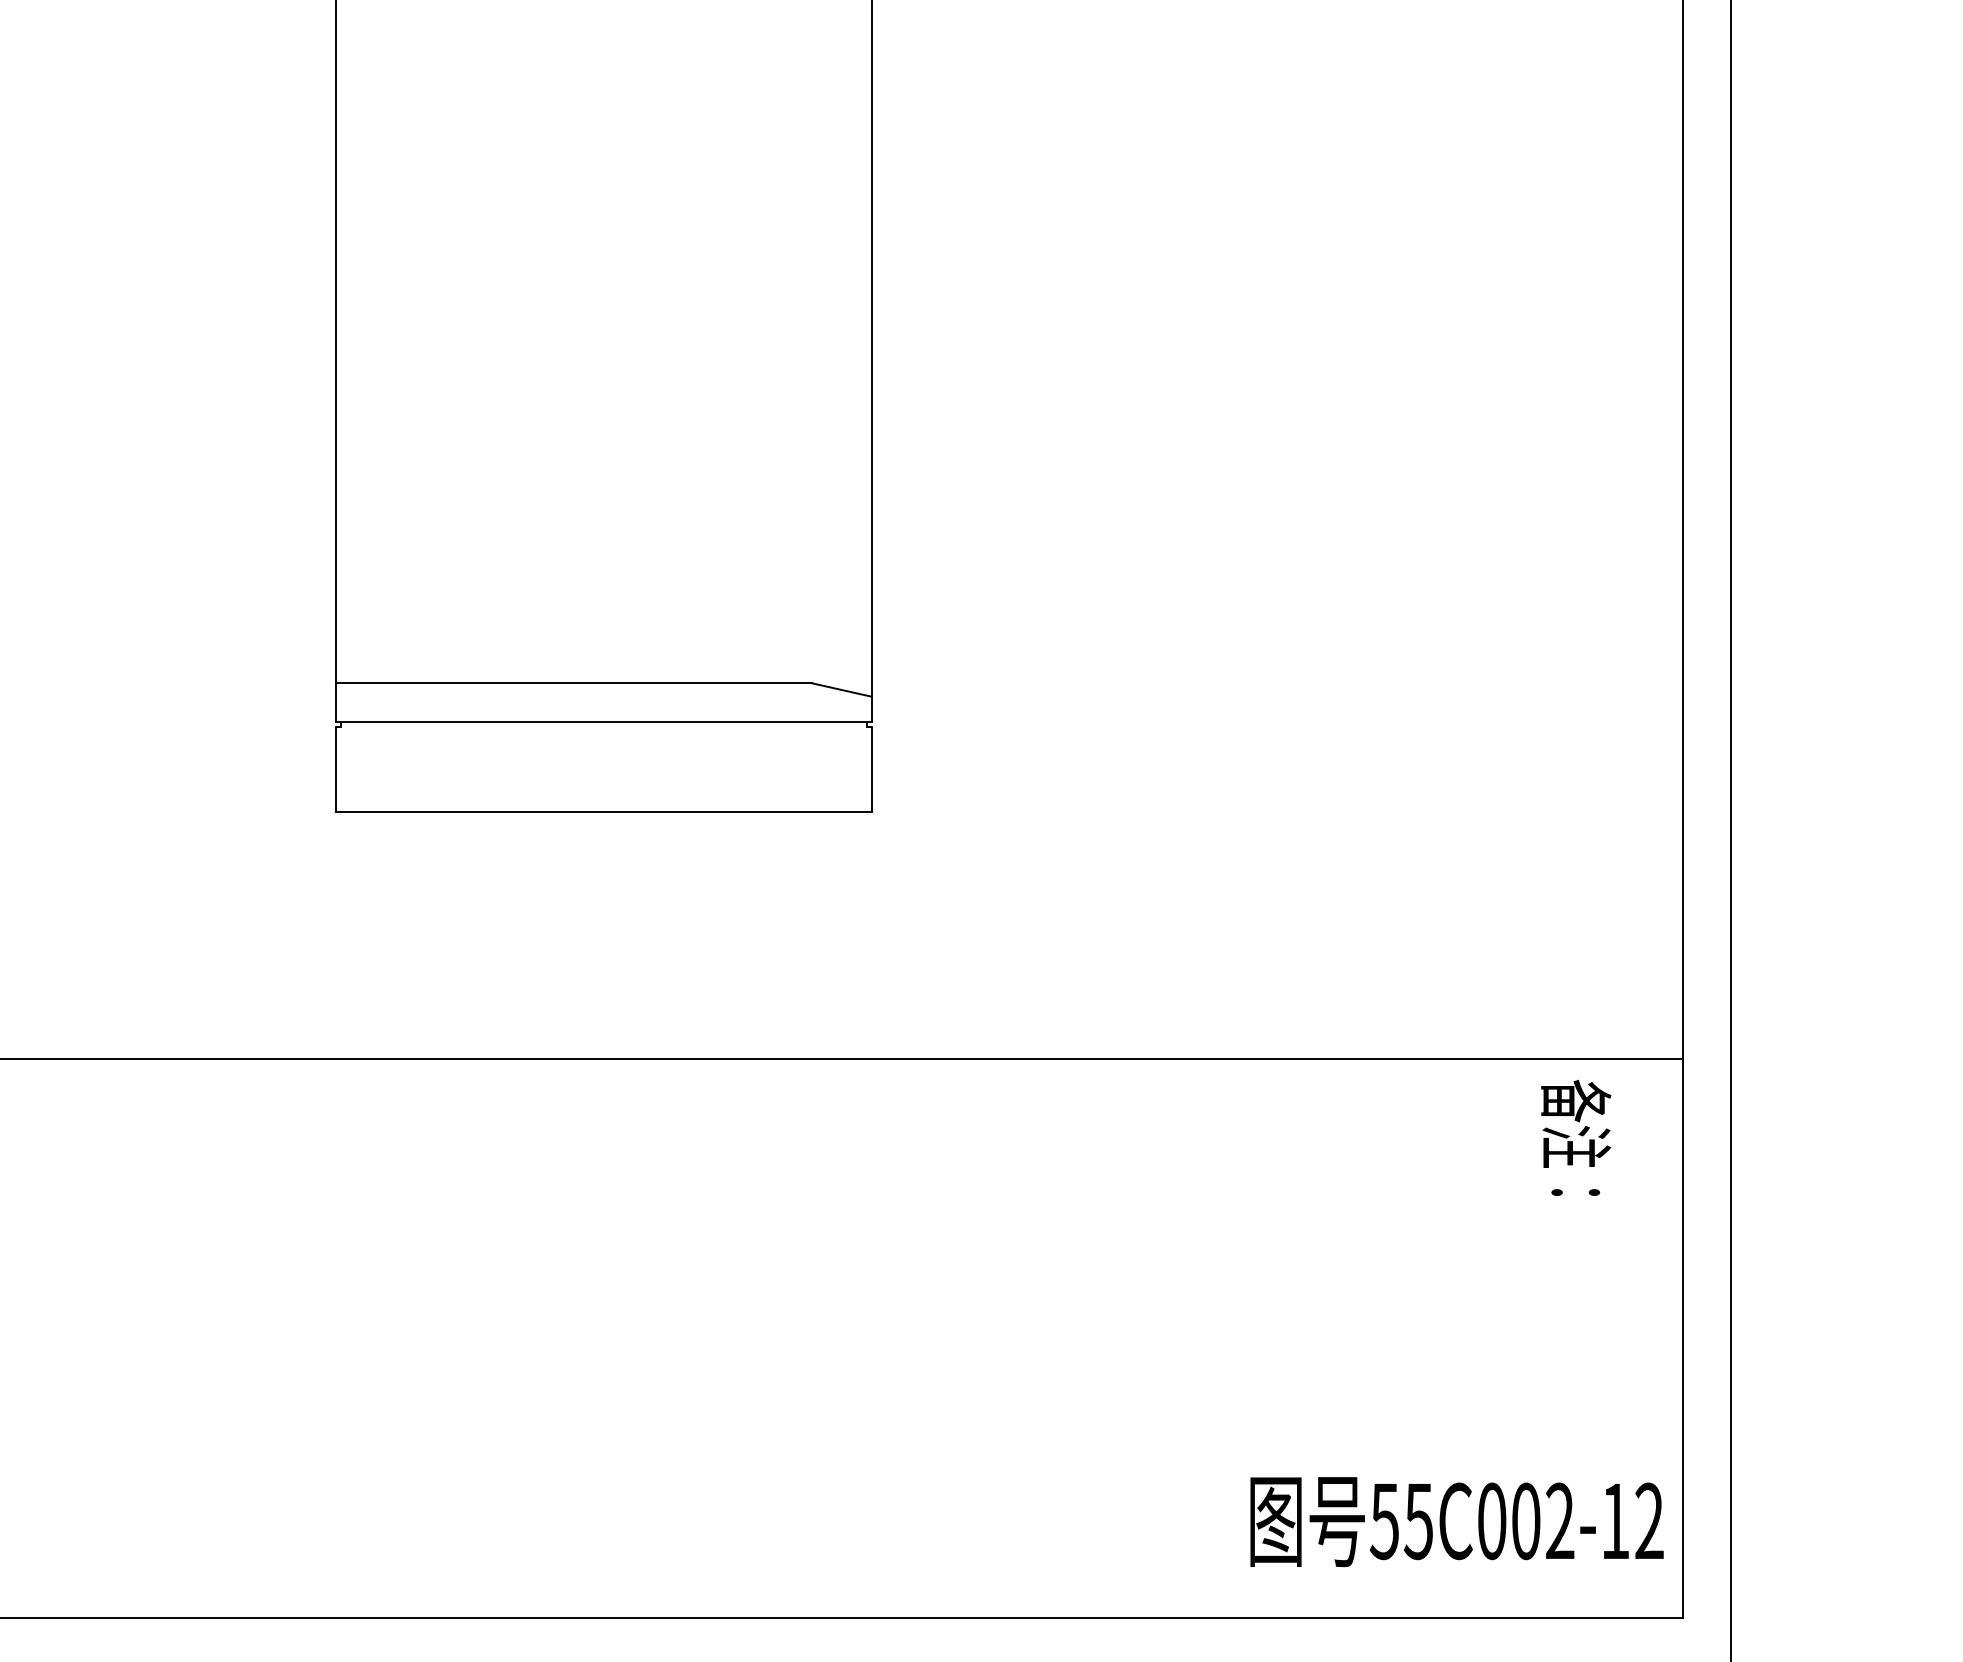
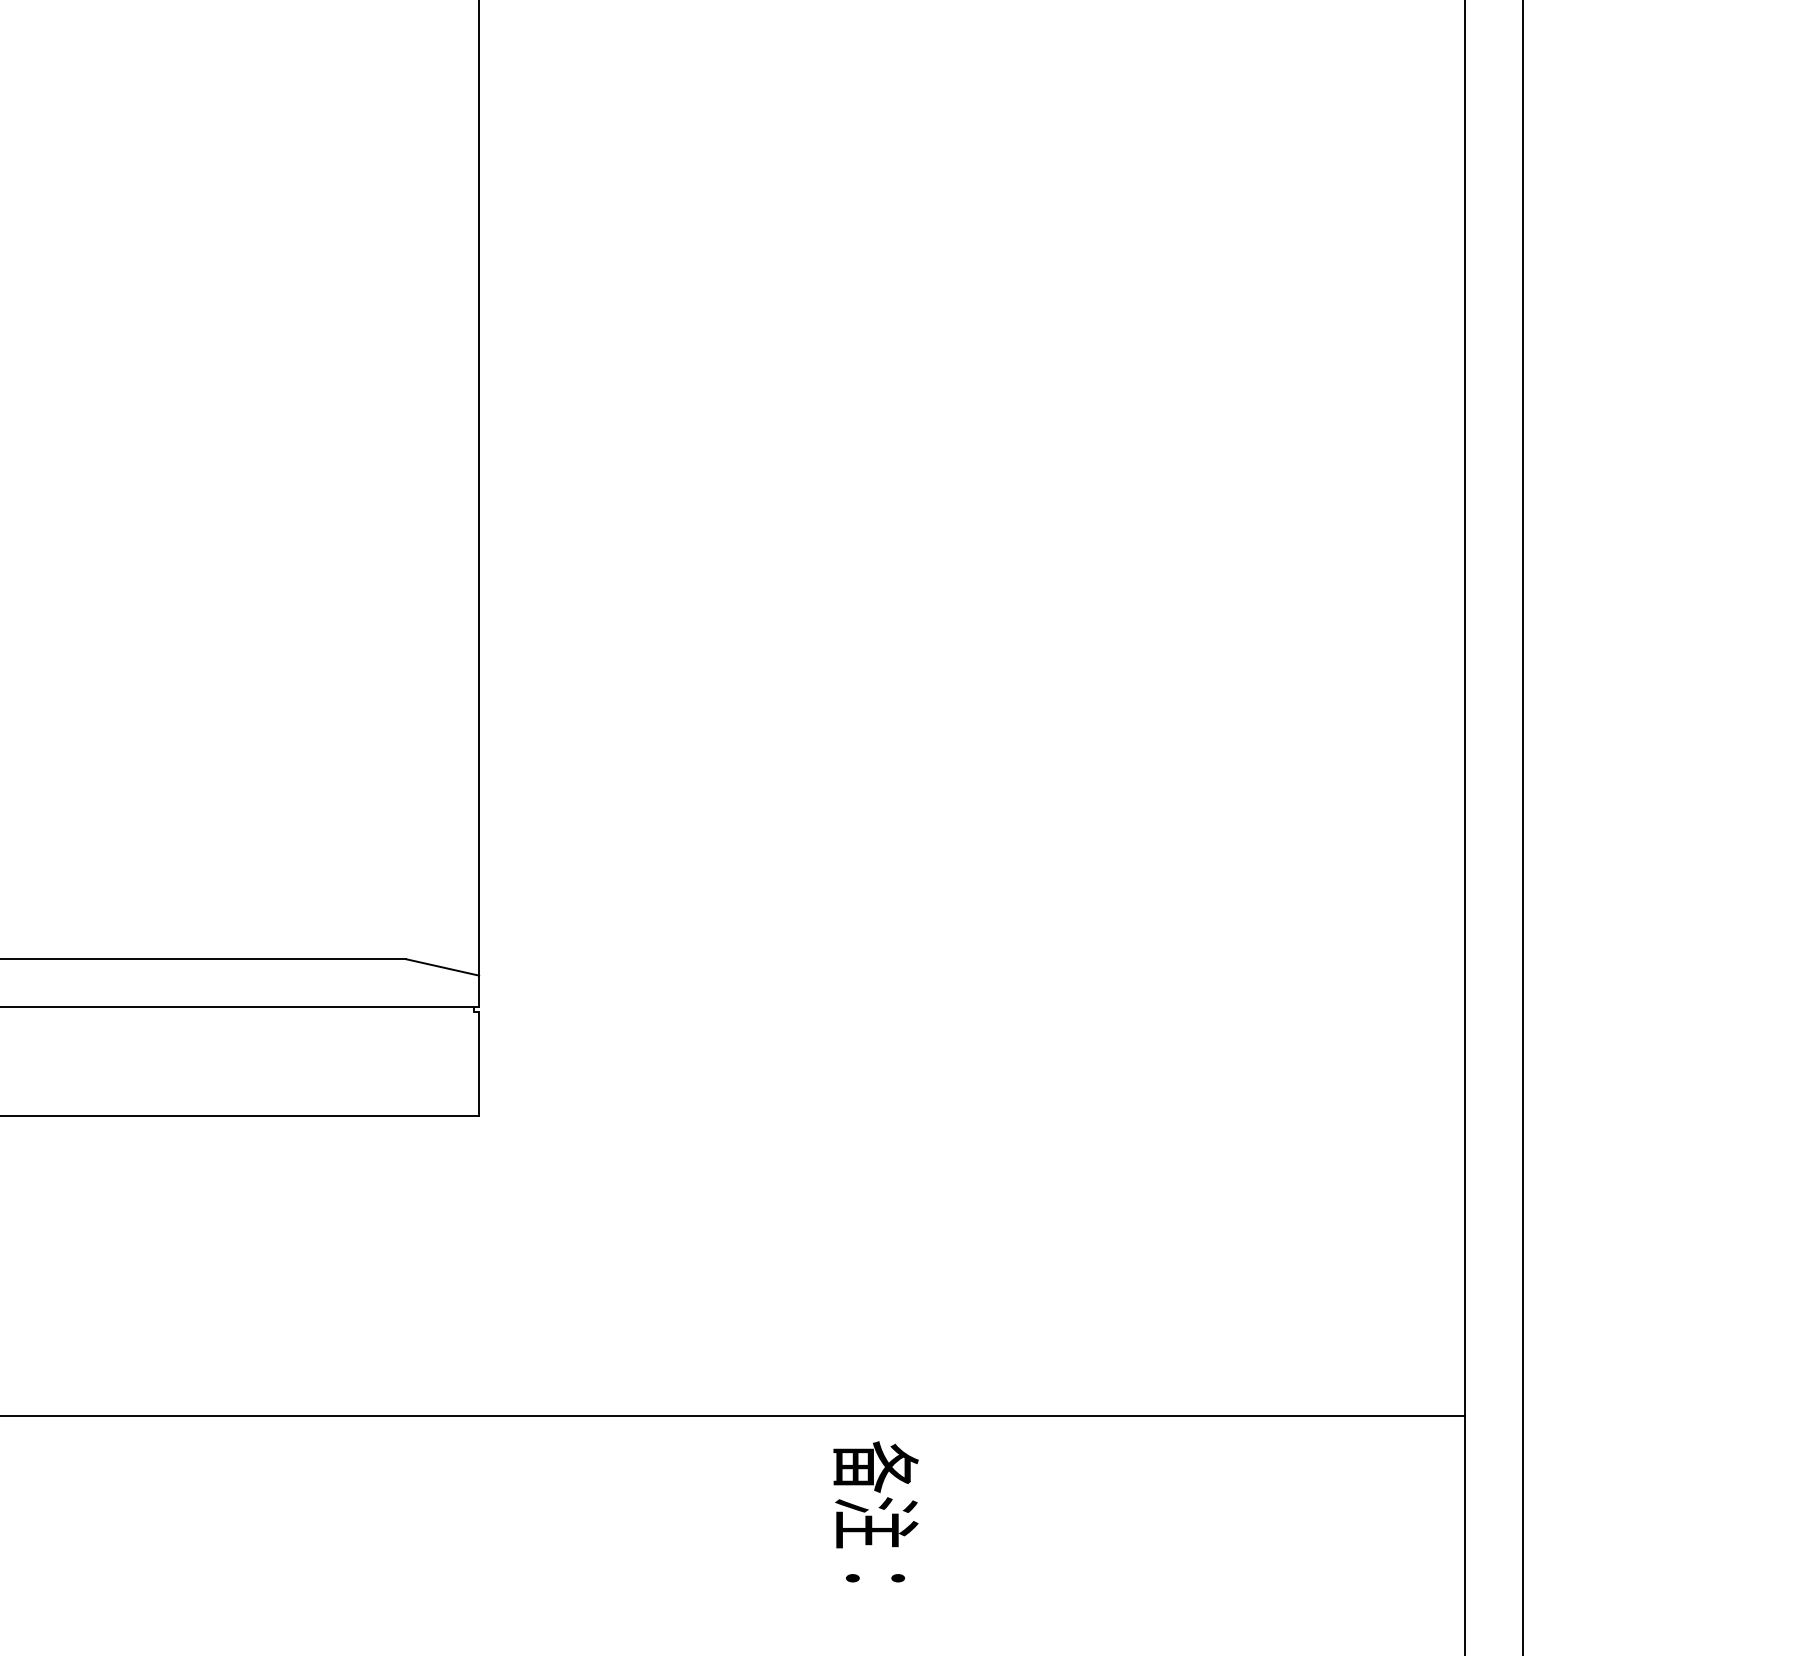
text: (1576, 1137) -> (876, 1511), moved

